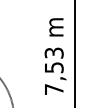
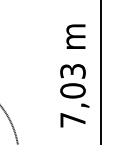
text: (53, 67) -> (72, 90), 7,53 -> 7,03

